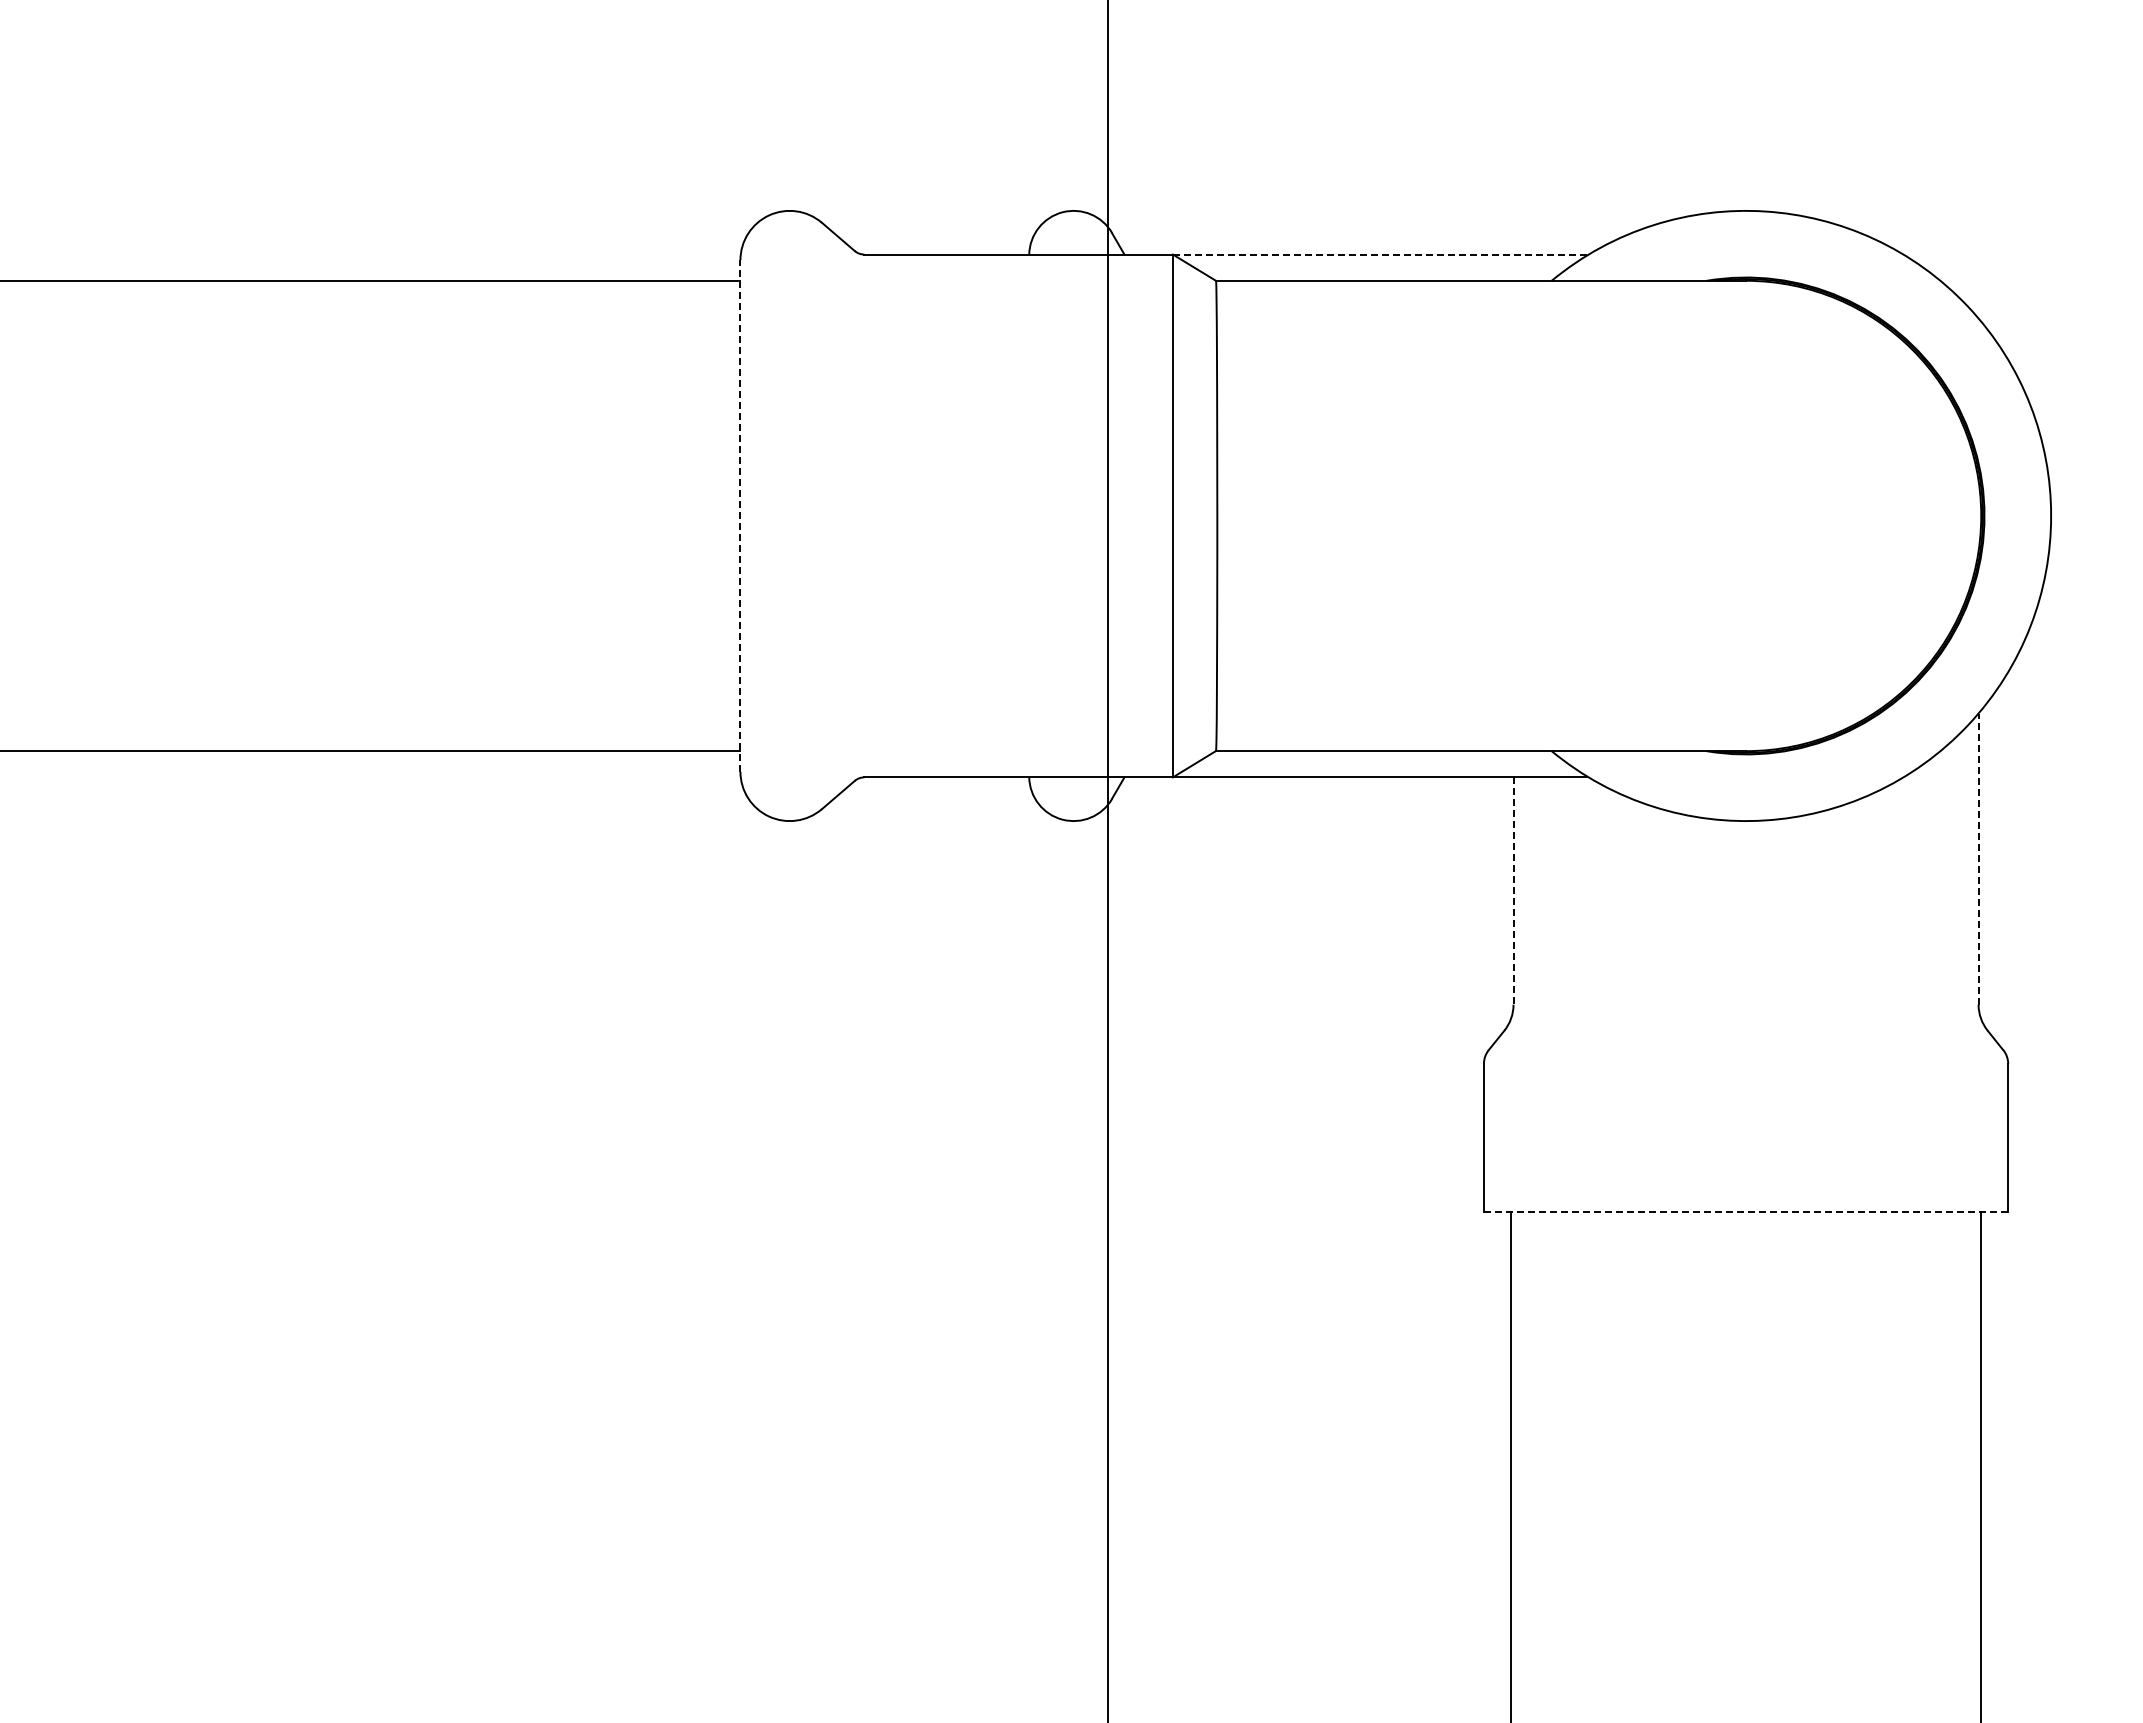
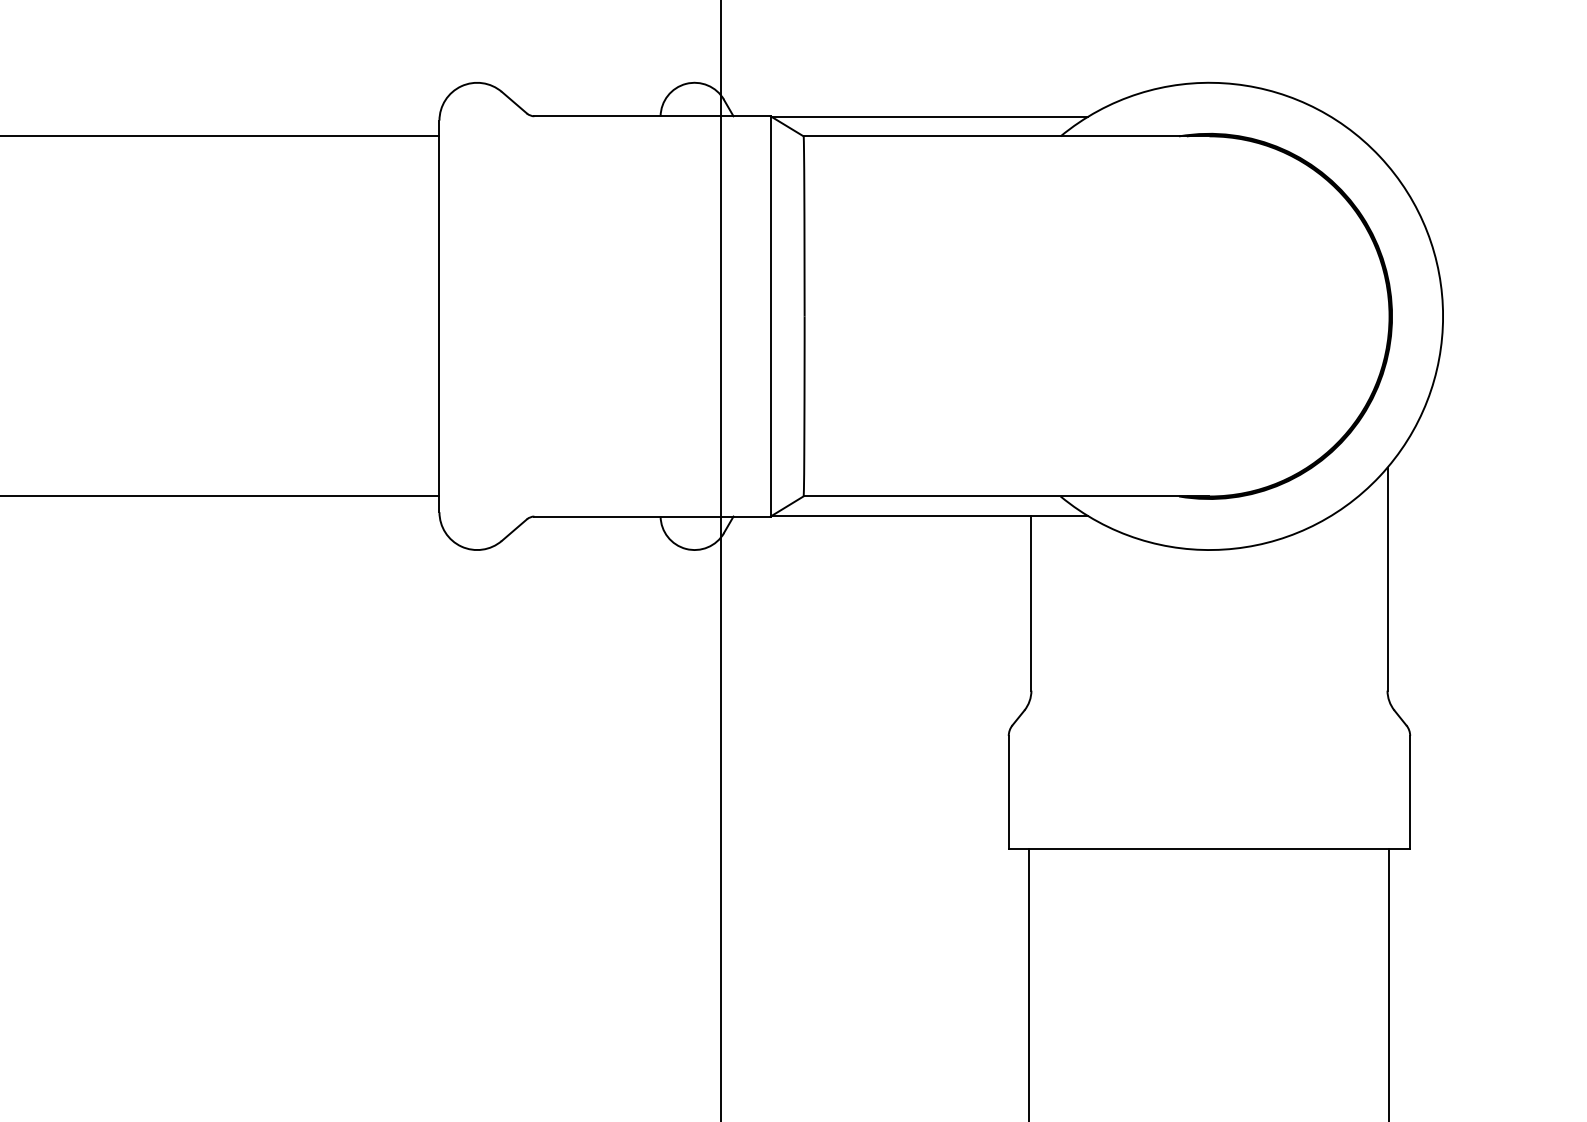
line: (1380, 255) -> (929, 116), dashed -> solid
line: (740, 515) -> (439, 316), dashed -> solid
line: (1978, 859) -> (1387, 579), dashed -> solid
line: (1513, 891) -> (1031, 603), dashed -> solid
line: (1745, 1212) -> (1209, 849), dashed -> solid

